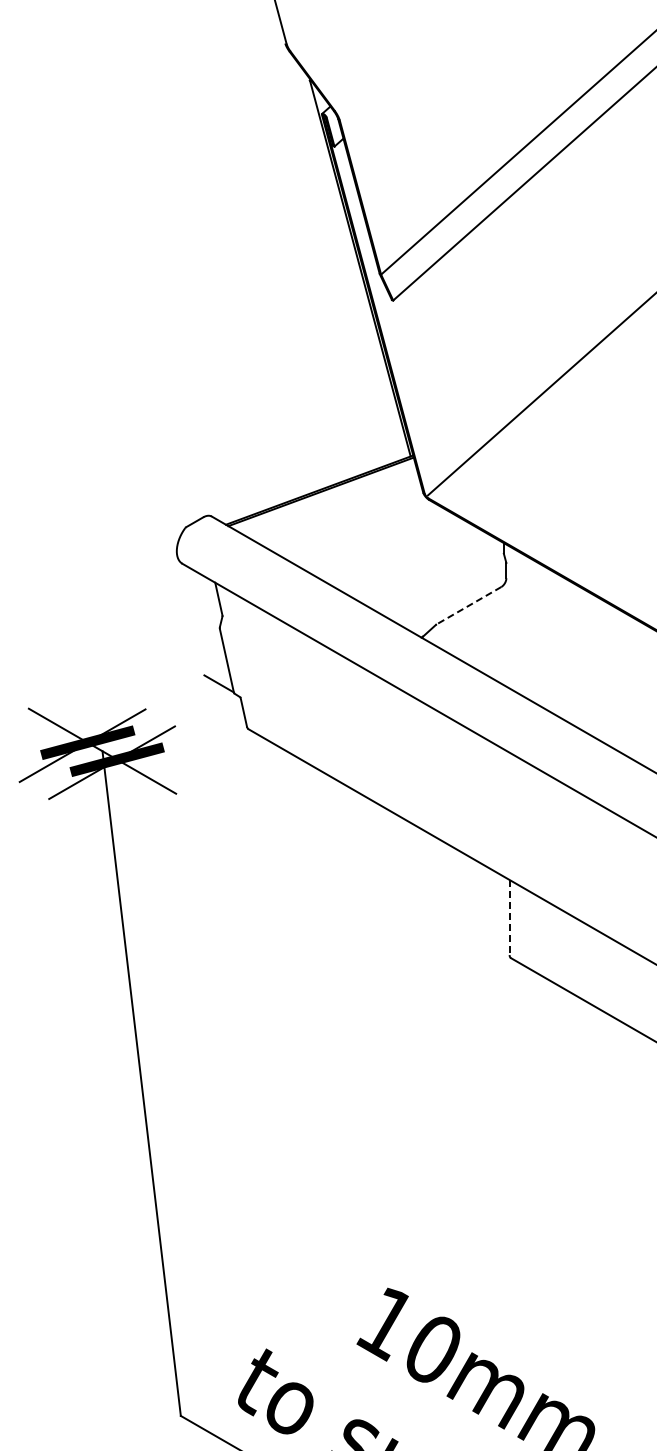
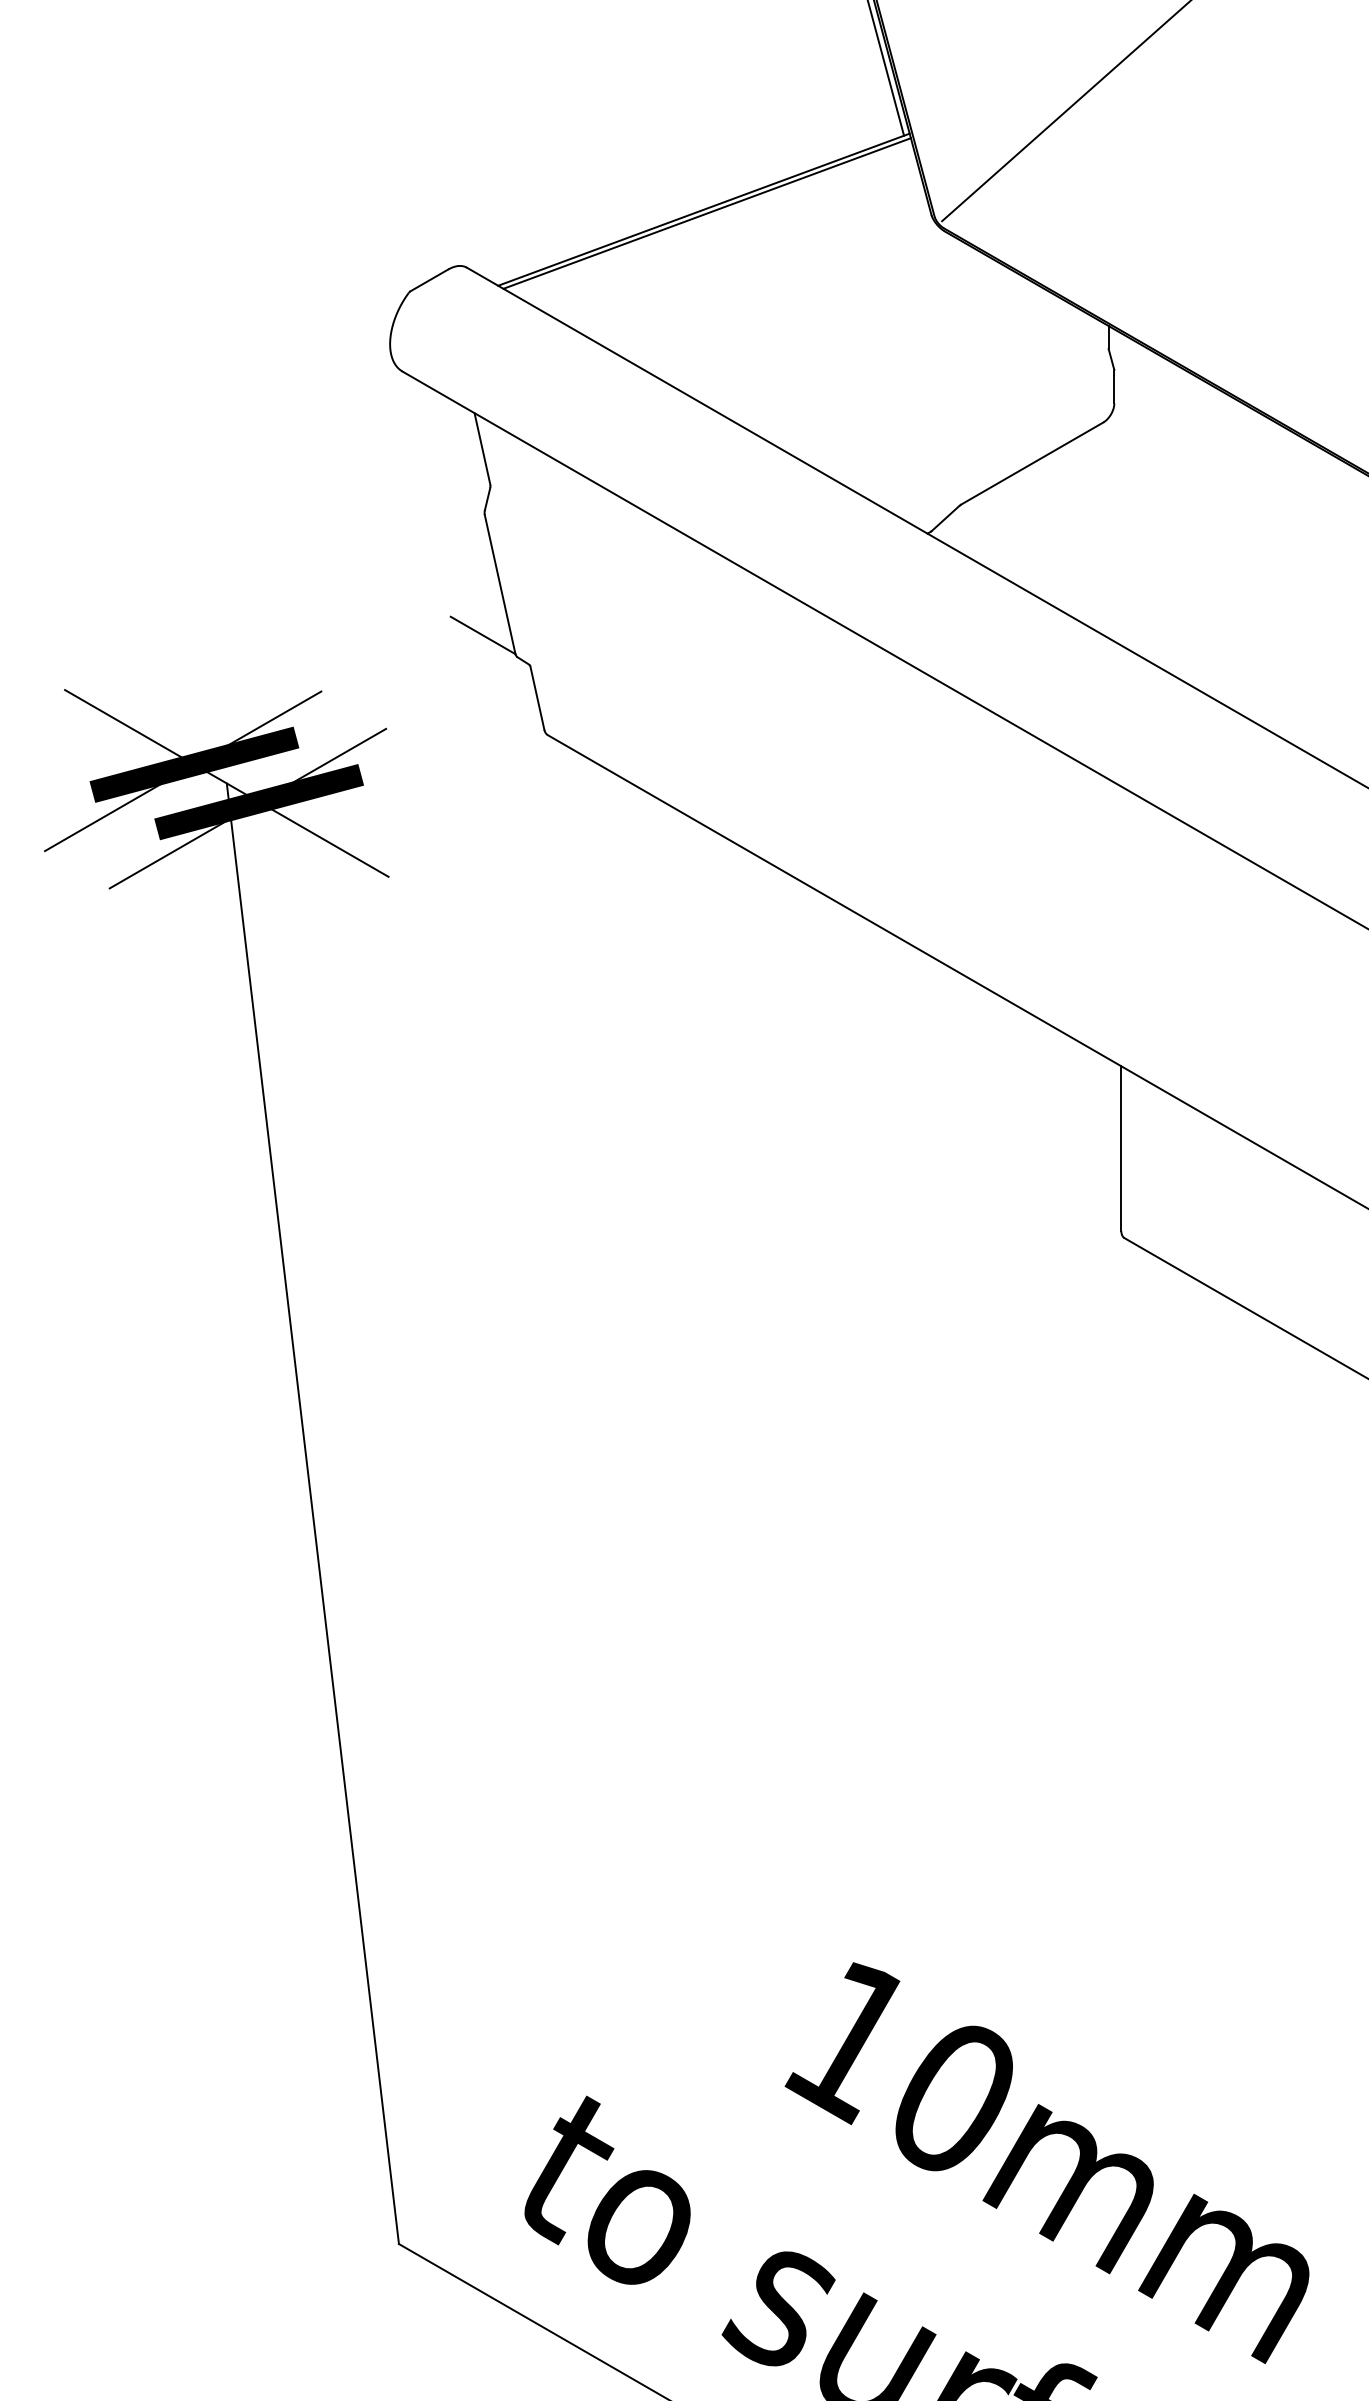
line: (468, 605) -> (1031, 463), dashed -> solid
line: (509, 917) -> (1121, 1148), dashed -> solid

